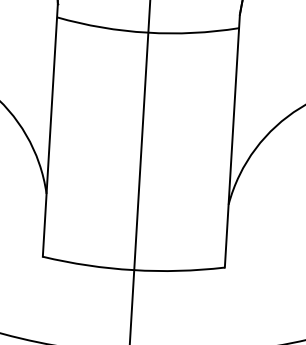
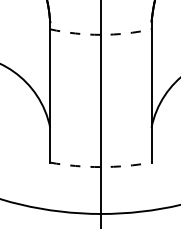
arc: (146, 32) -> (100, 34), solid -> dashed
arc: (132, 270) -> (100, 167), solid -> dashed

